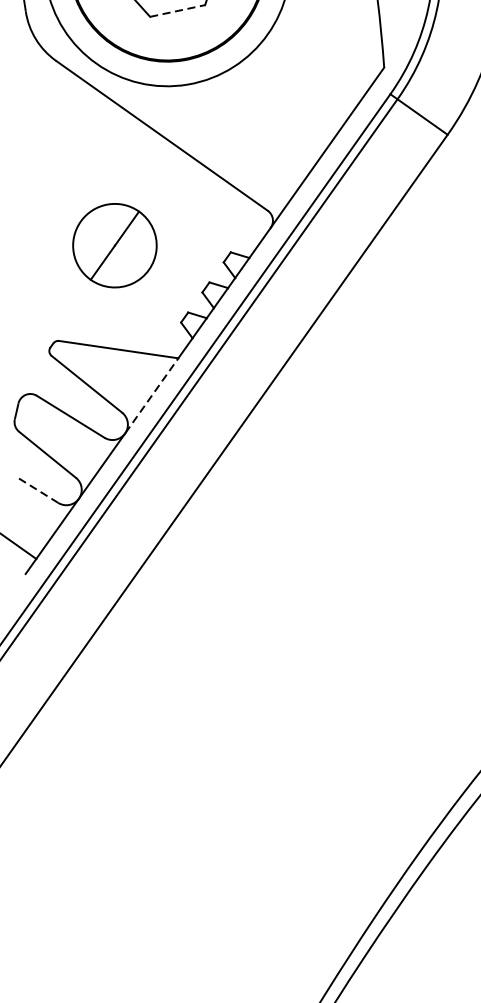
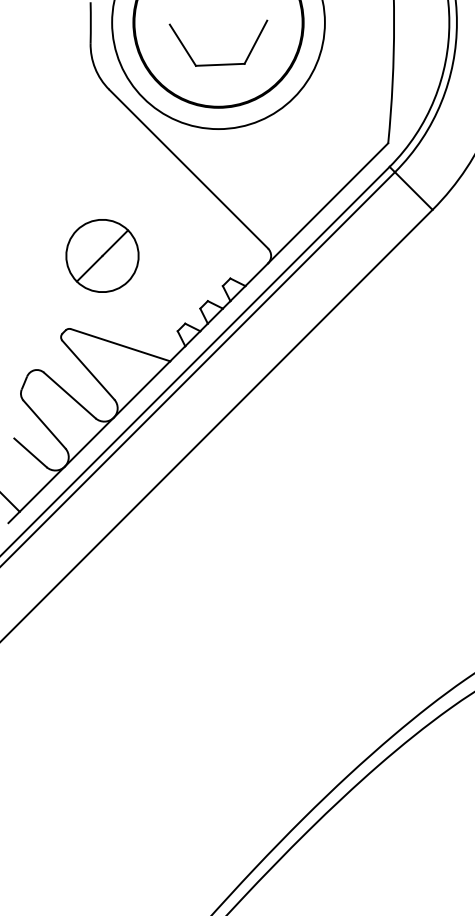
line: (177, 10) -> (220, 64), dashed -> solid
part: (114, 245) -> (102, 255), moved
line: (152, 395) -> (142, 389), dashed -> solid
line: (37, 489) -> (30, 452), dashed -> solid

